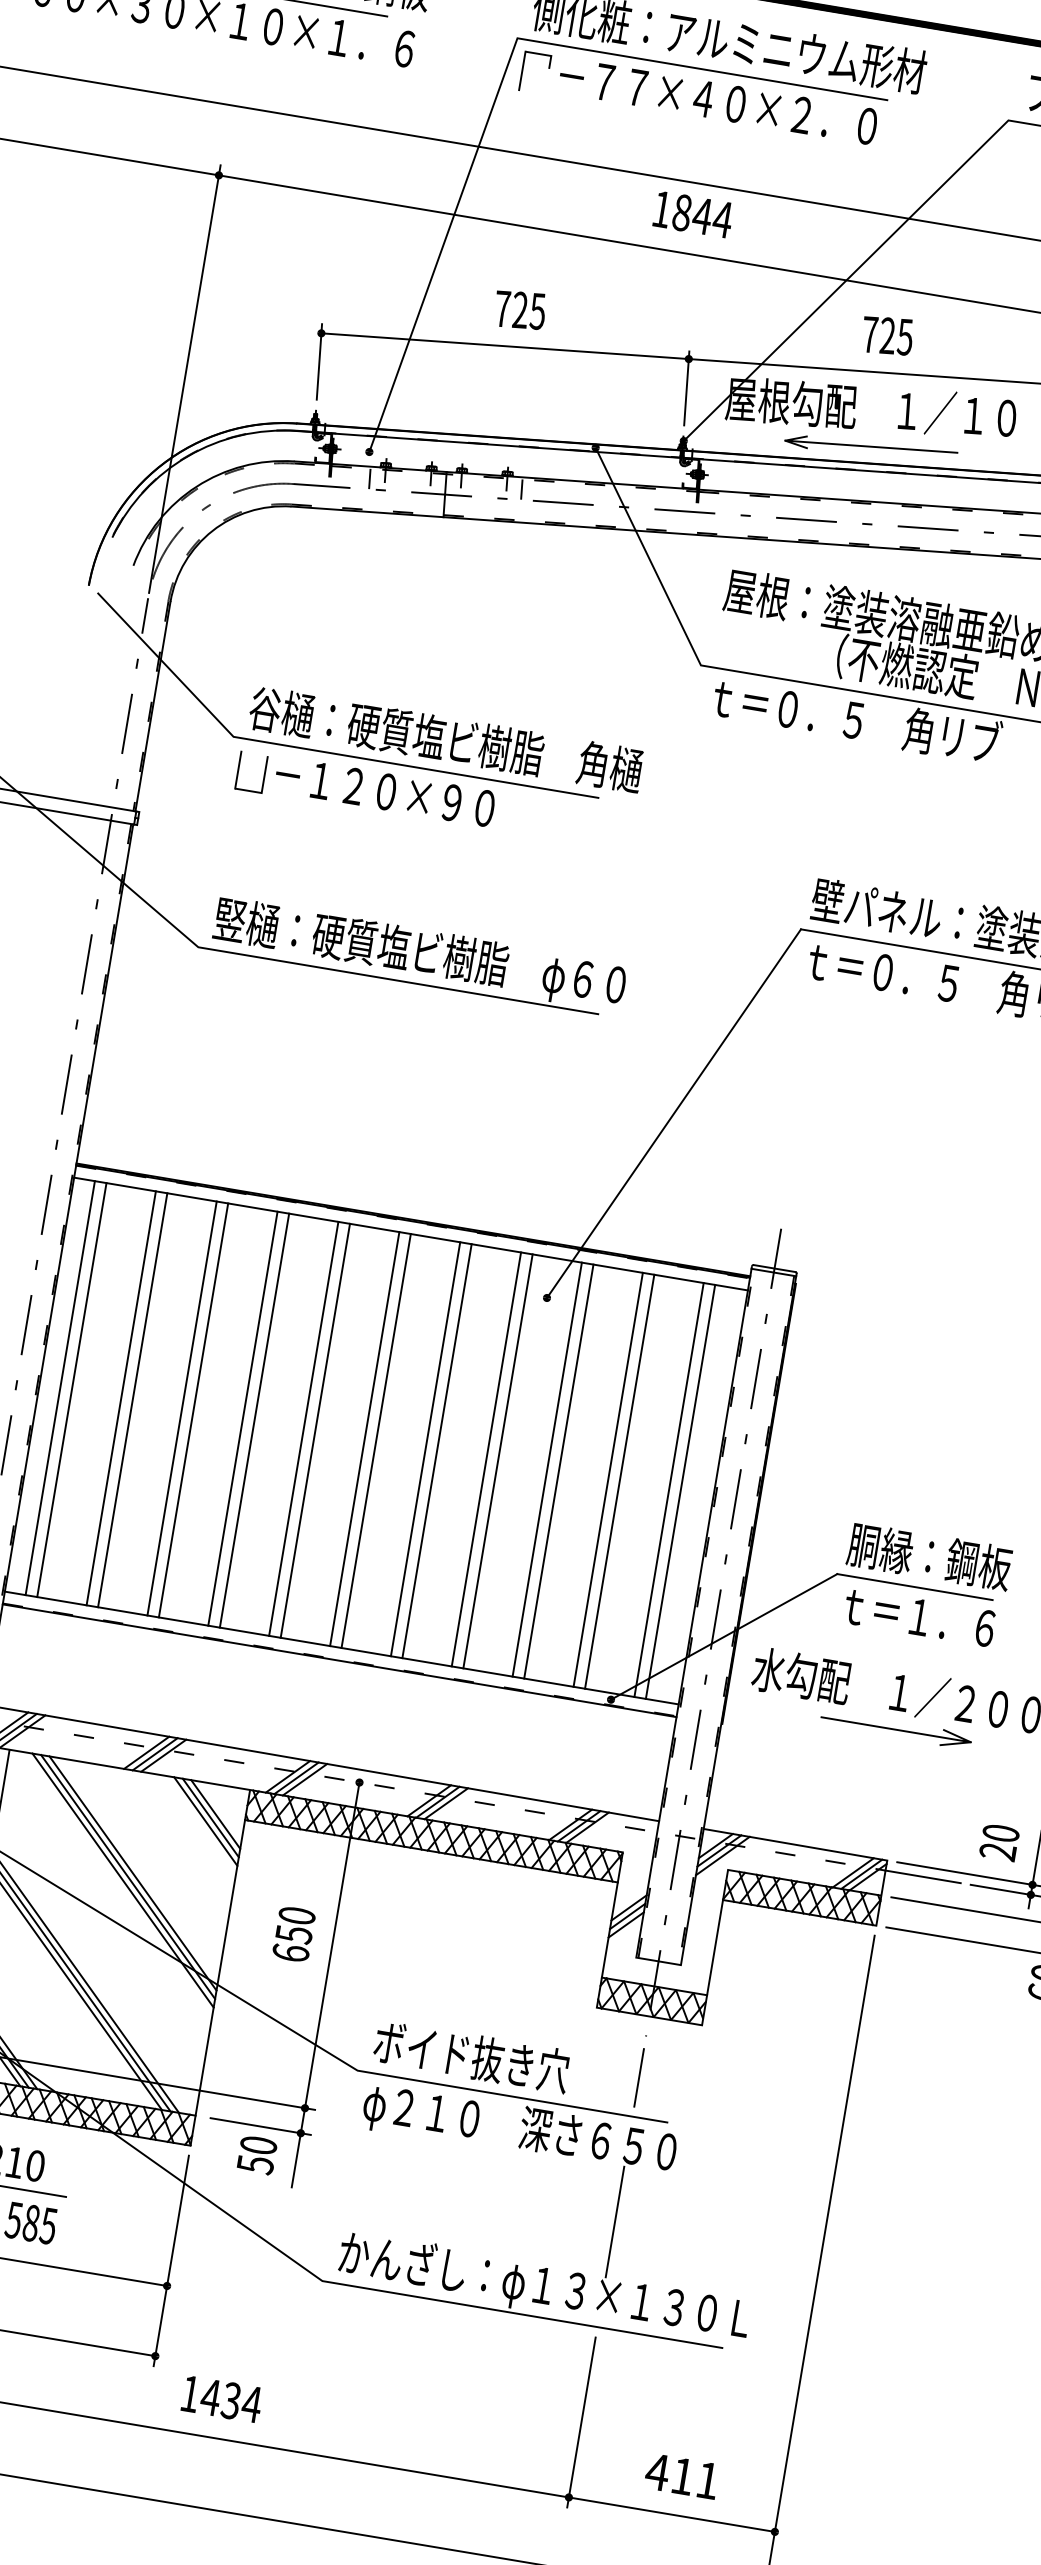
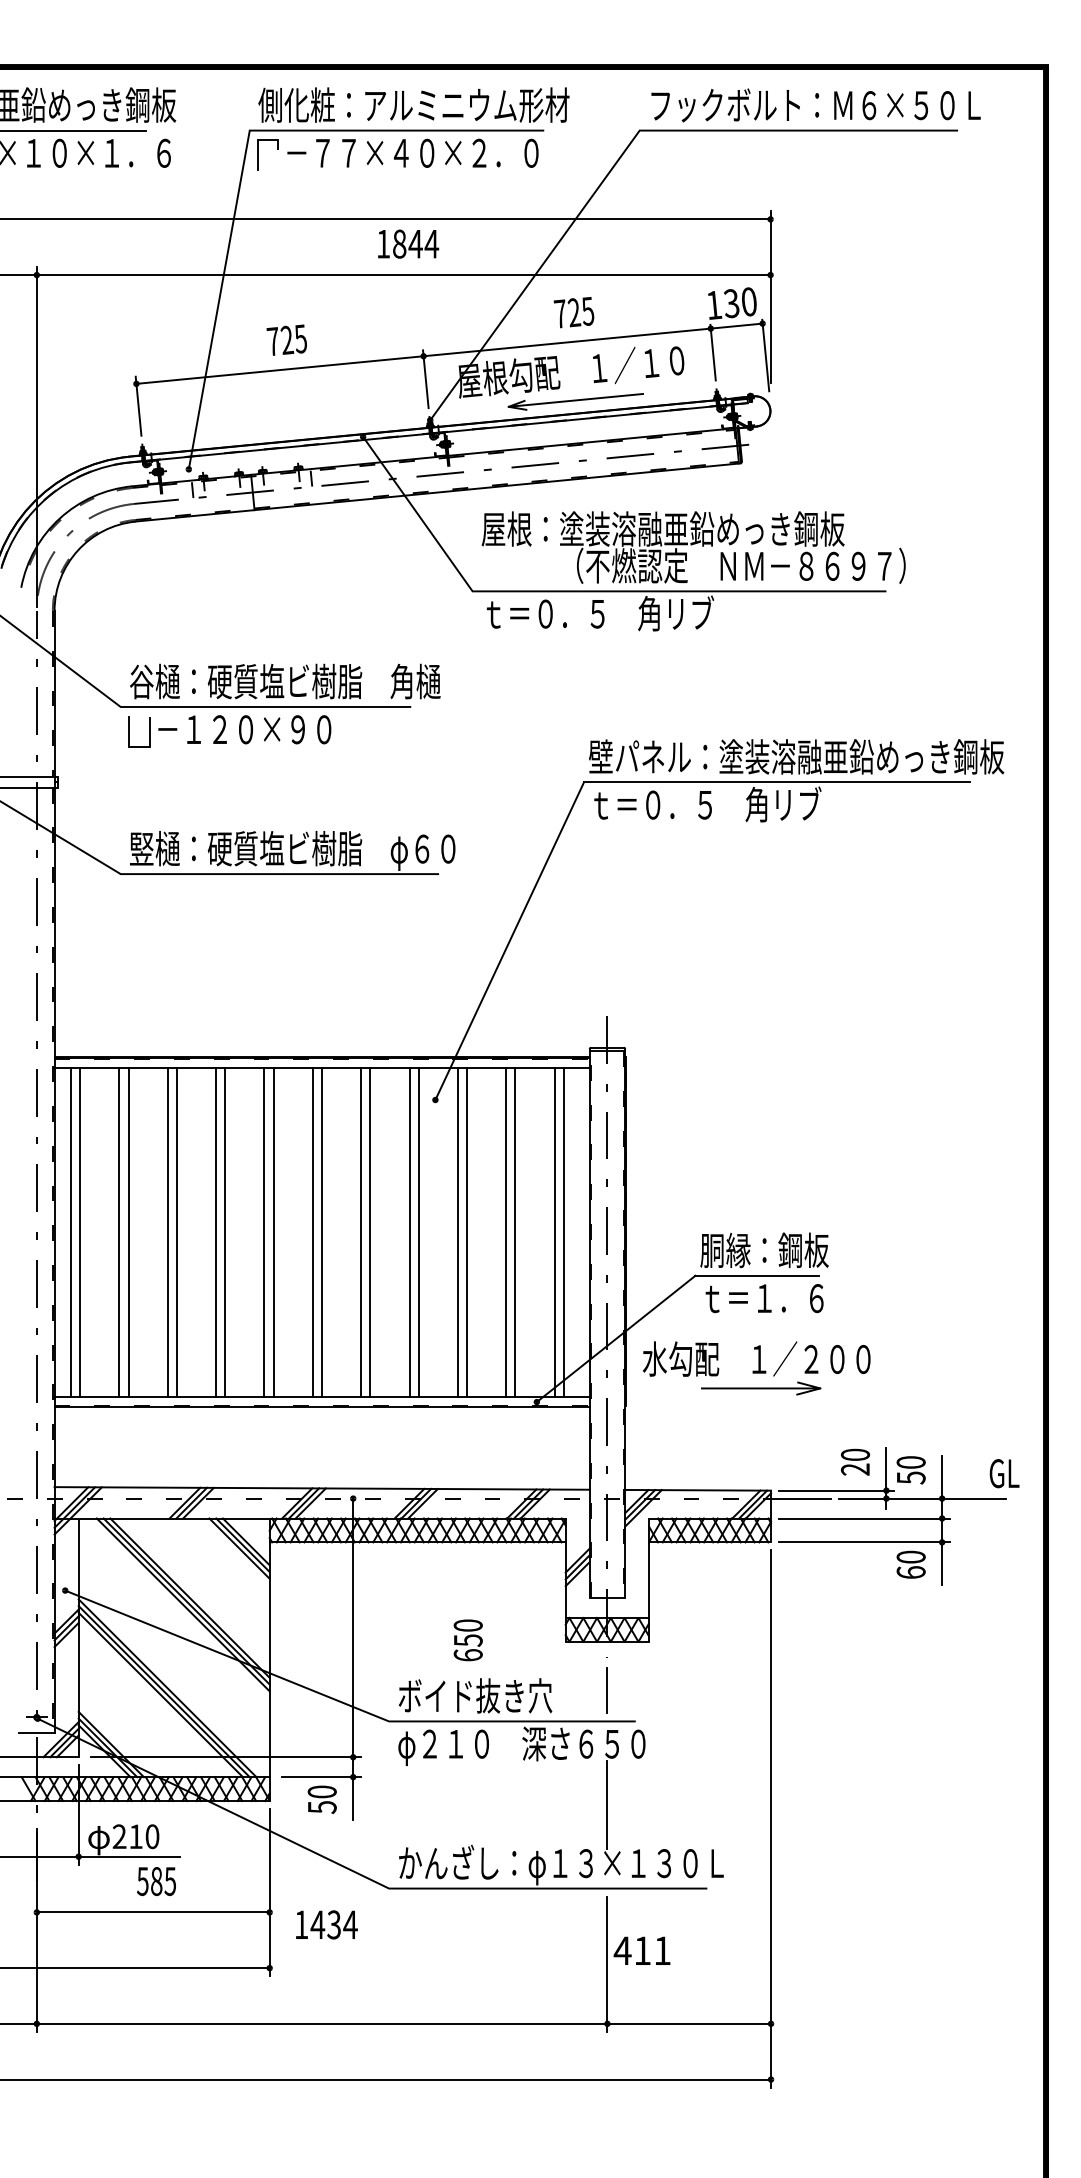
text: (293, 1934) -> (467, 1640), moved
text: (221, 2398) -> (326, 1924), moved
text: (681, 2475) -> (641, 1950), moved

